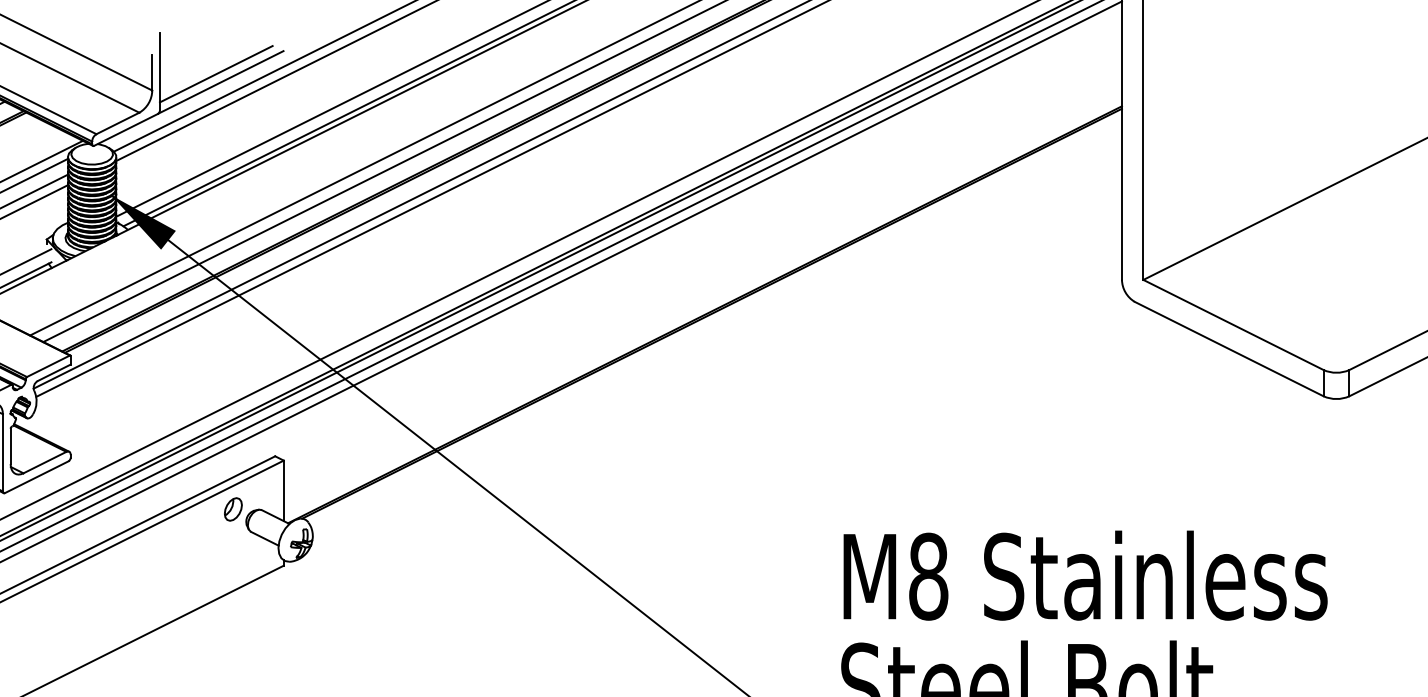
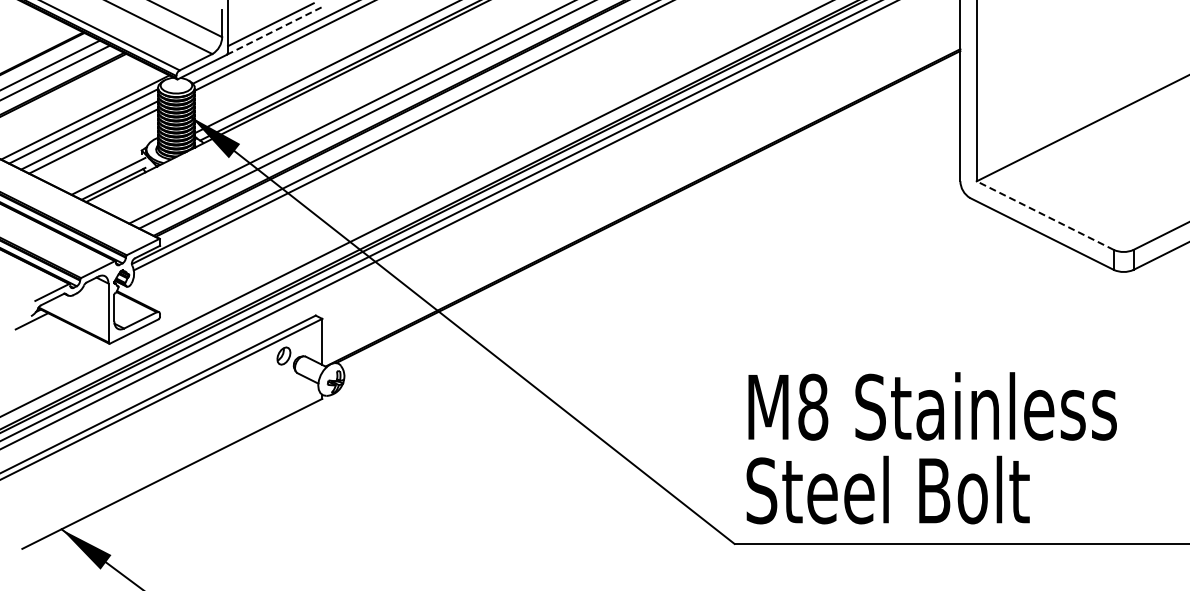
line: (220, 81) -> (274, 30), solid -> dashed
line: (1233, 324) -> (1045, 215), solid -> dashed

